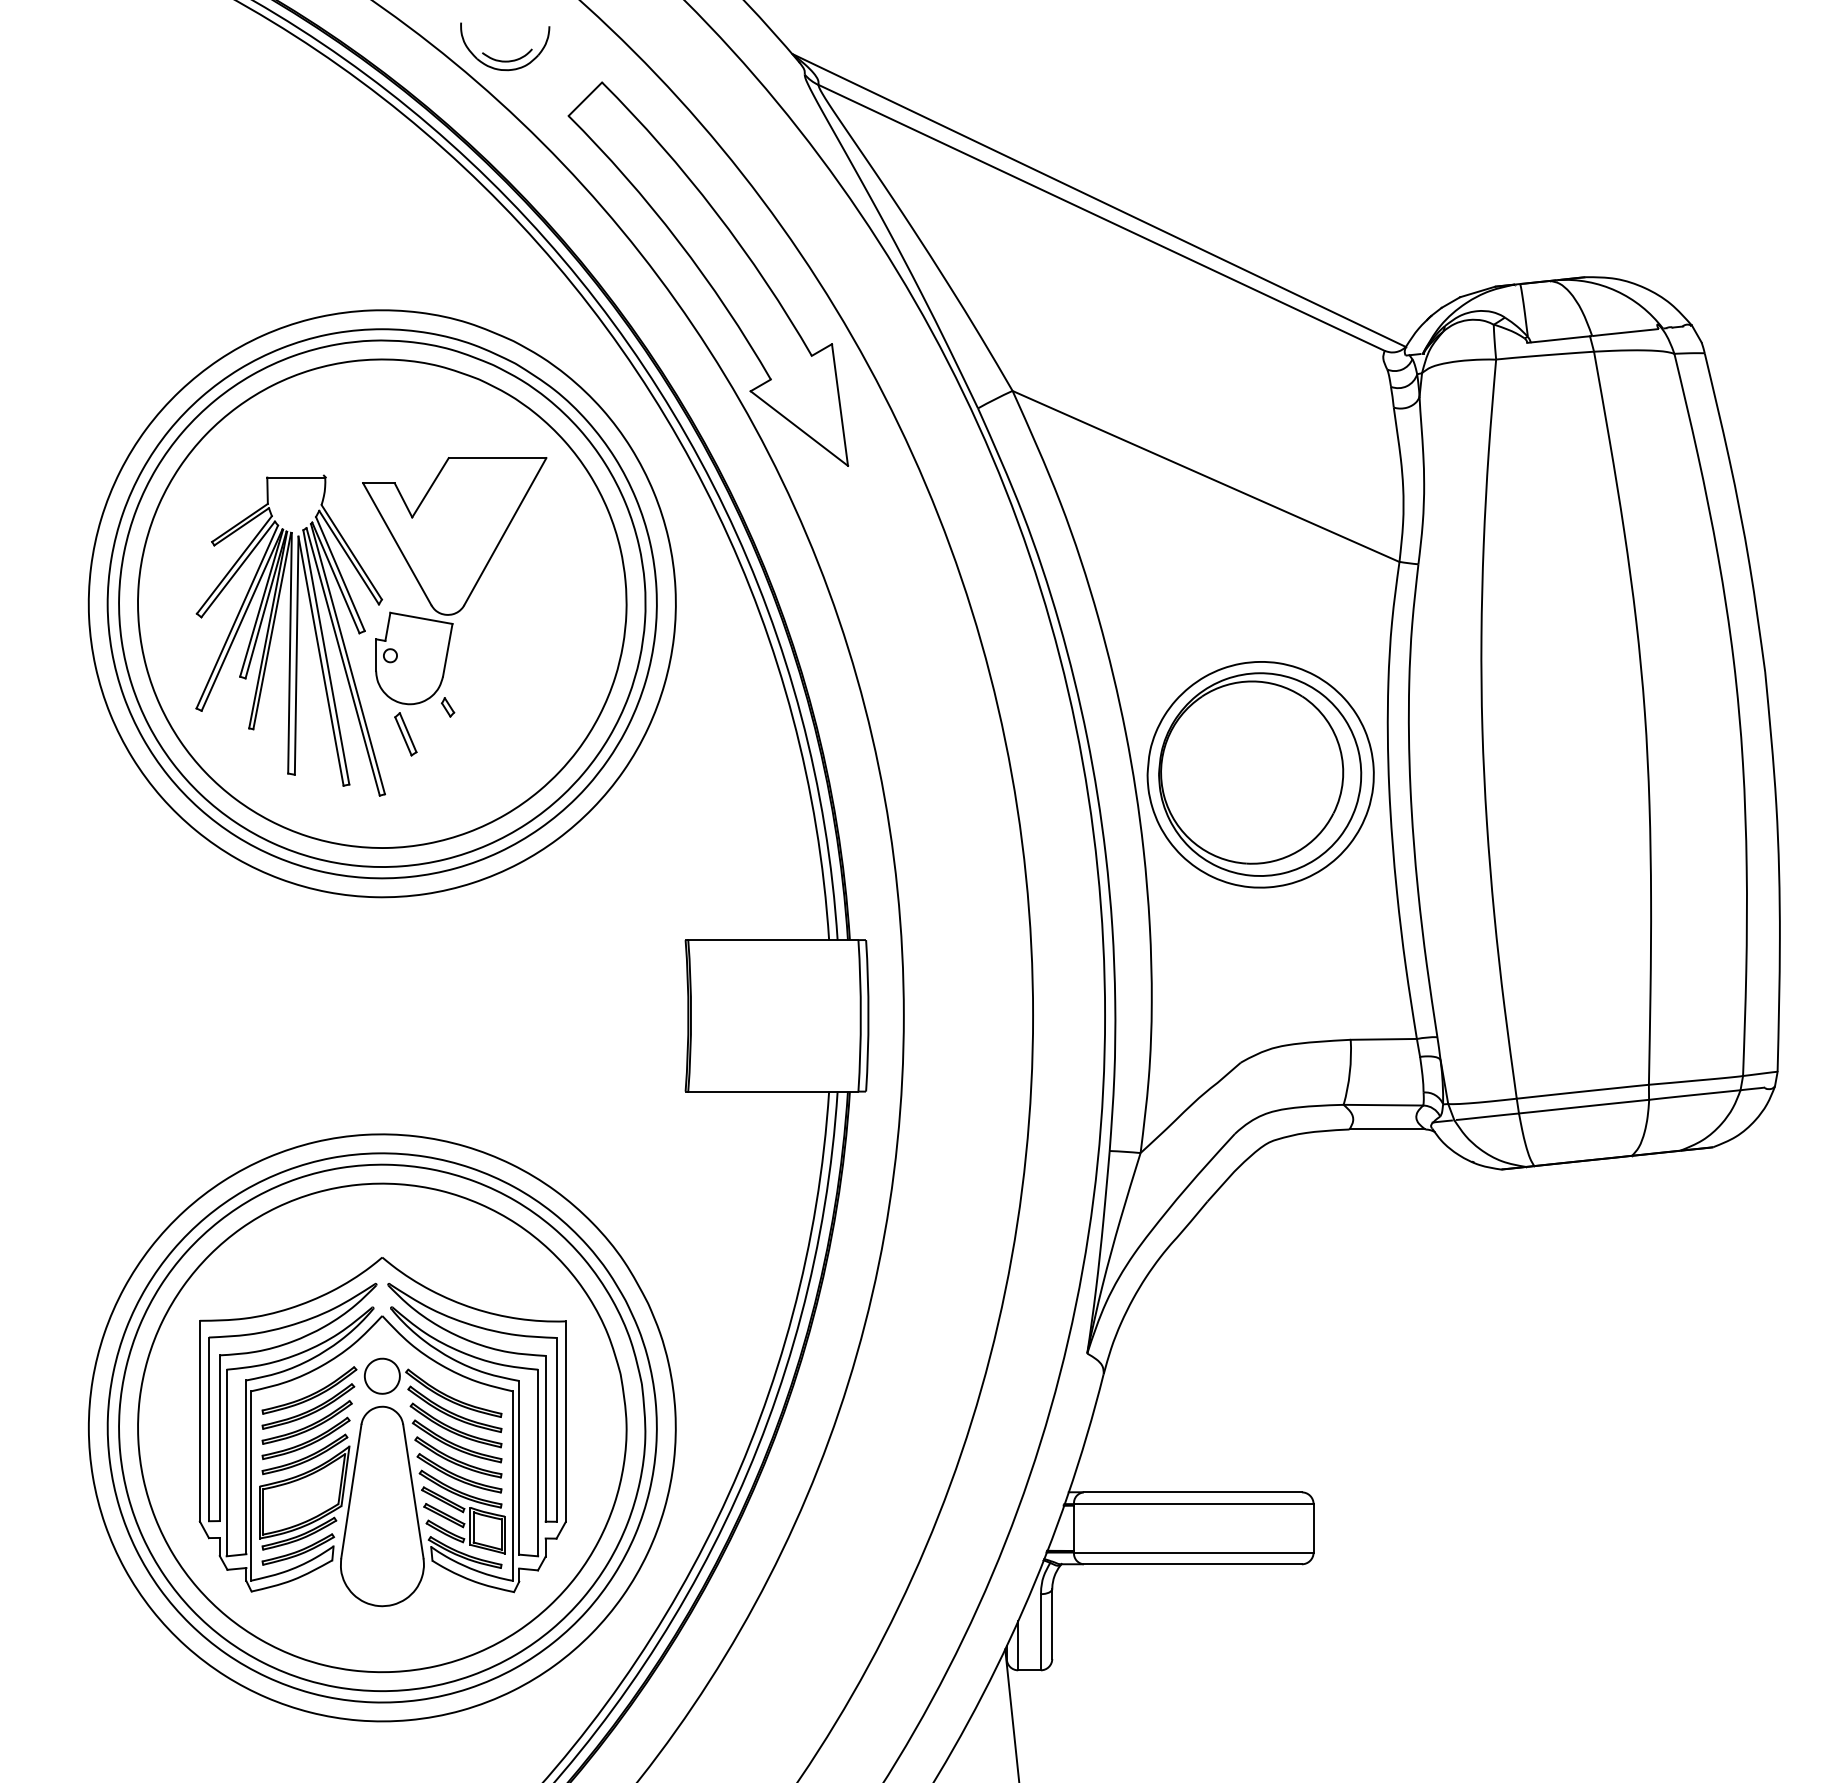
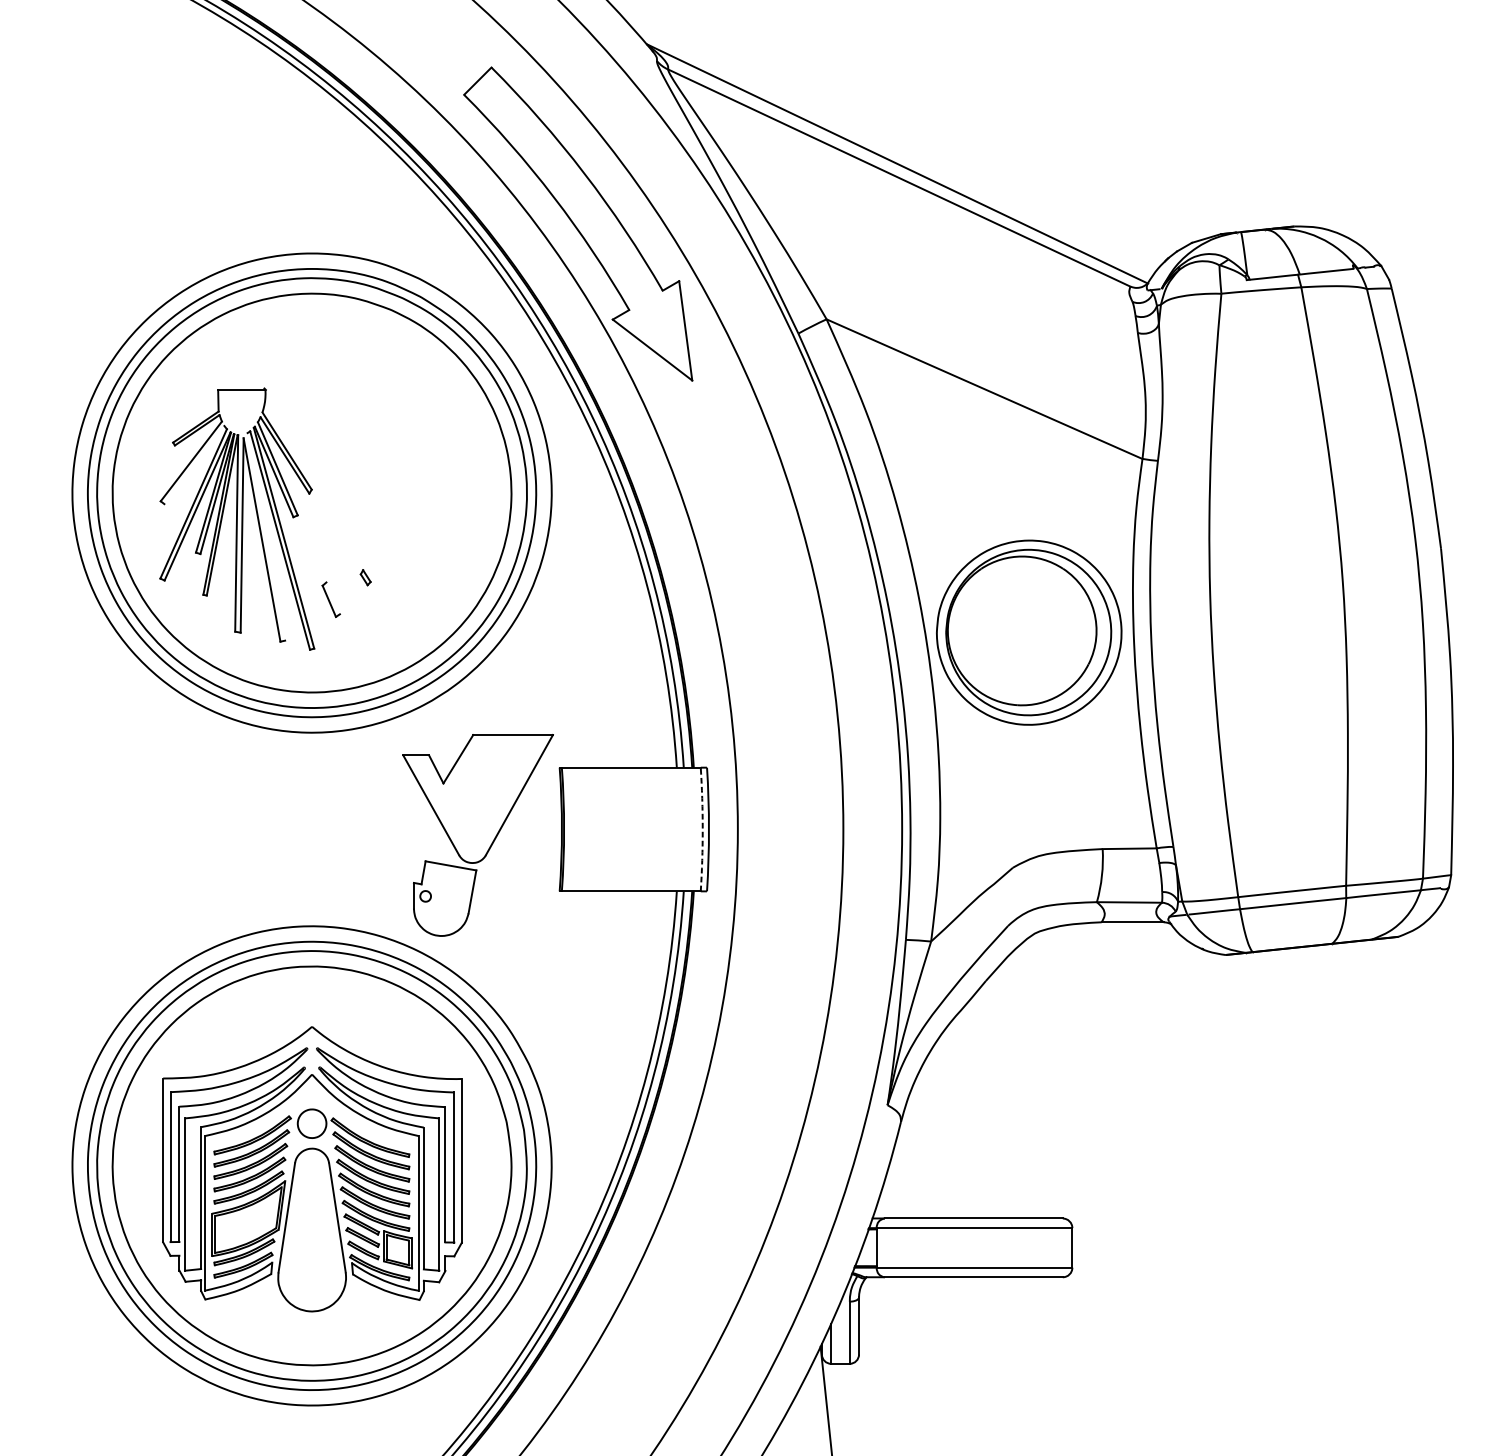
part: (505, 60) -> (412, 49), removed
line: (237, 569) -> (193, 465), removed
part: (454, 581) -> (477, 835), moved
line: (326, 657) -> (266, 536), removed
line: (407, 732) -> (332, 598), removed
arc: (860, 1015) -> (702, 829), solid -> dashed

